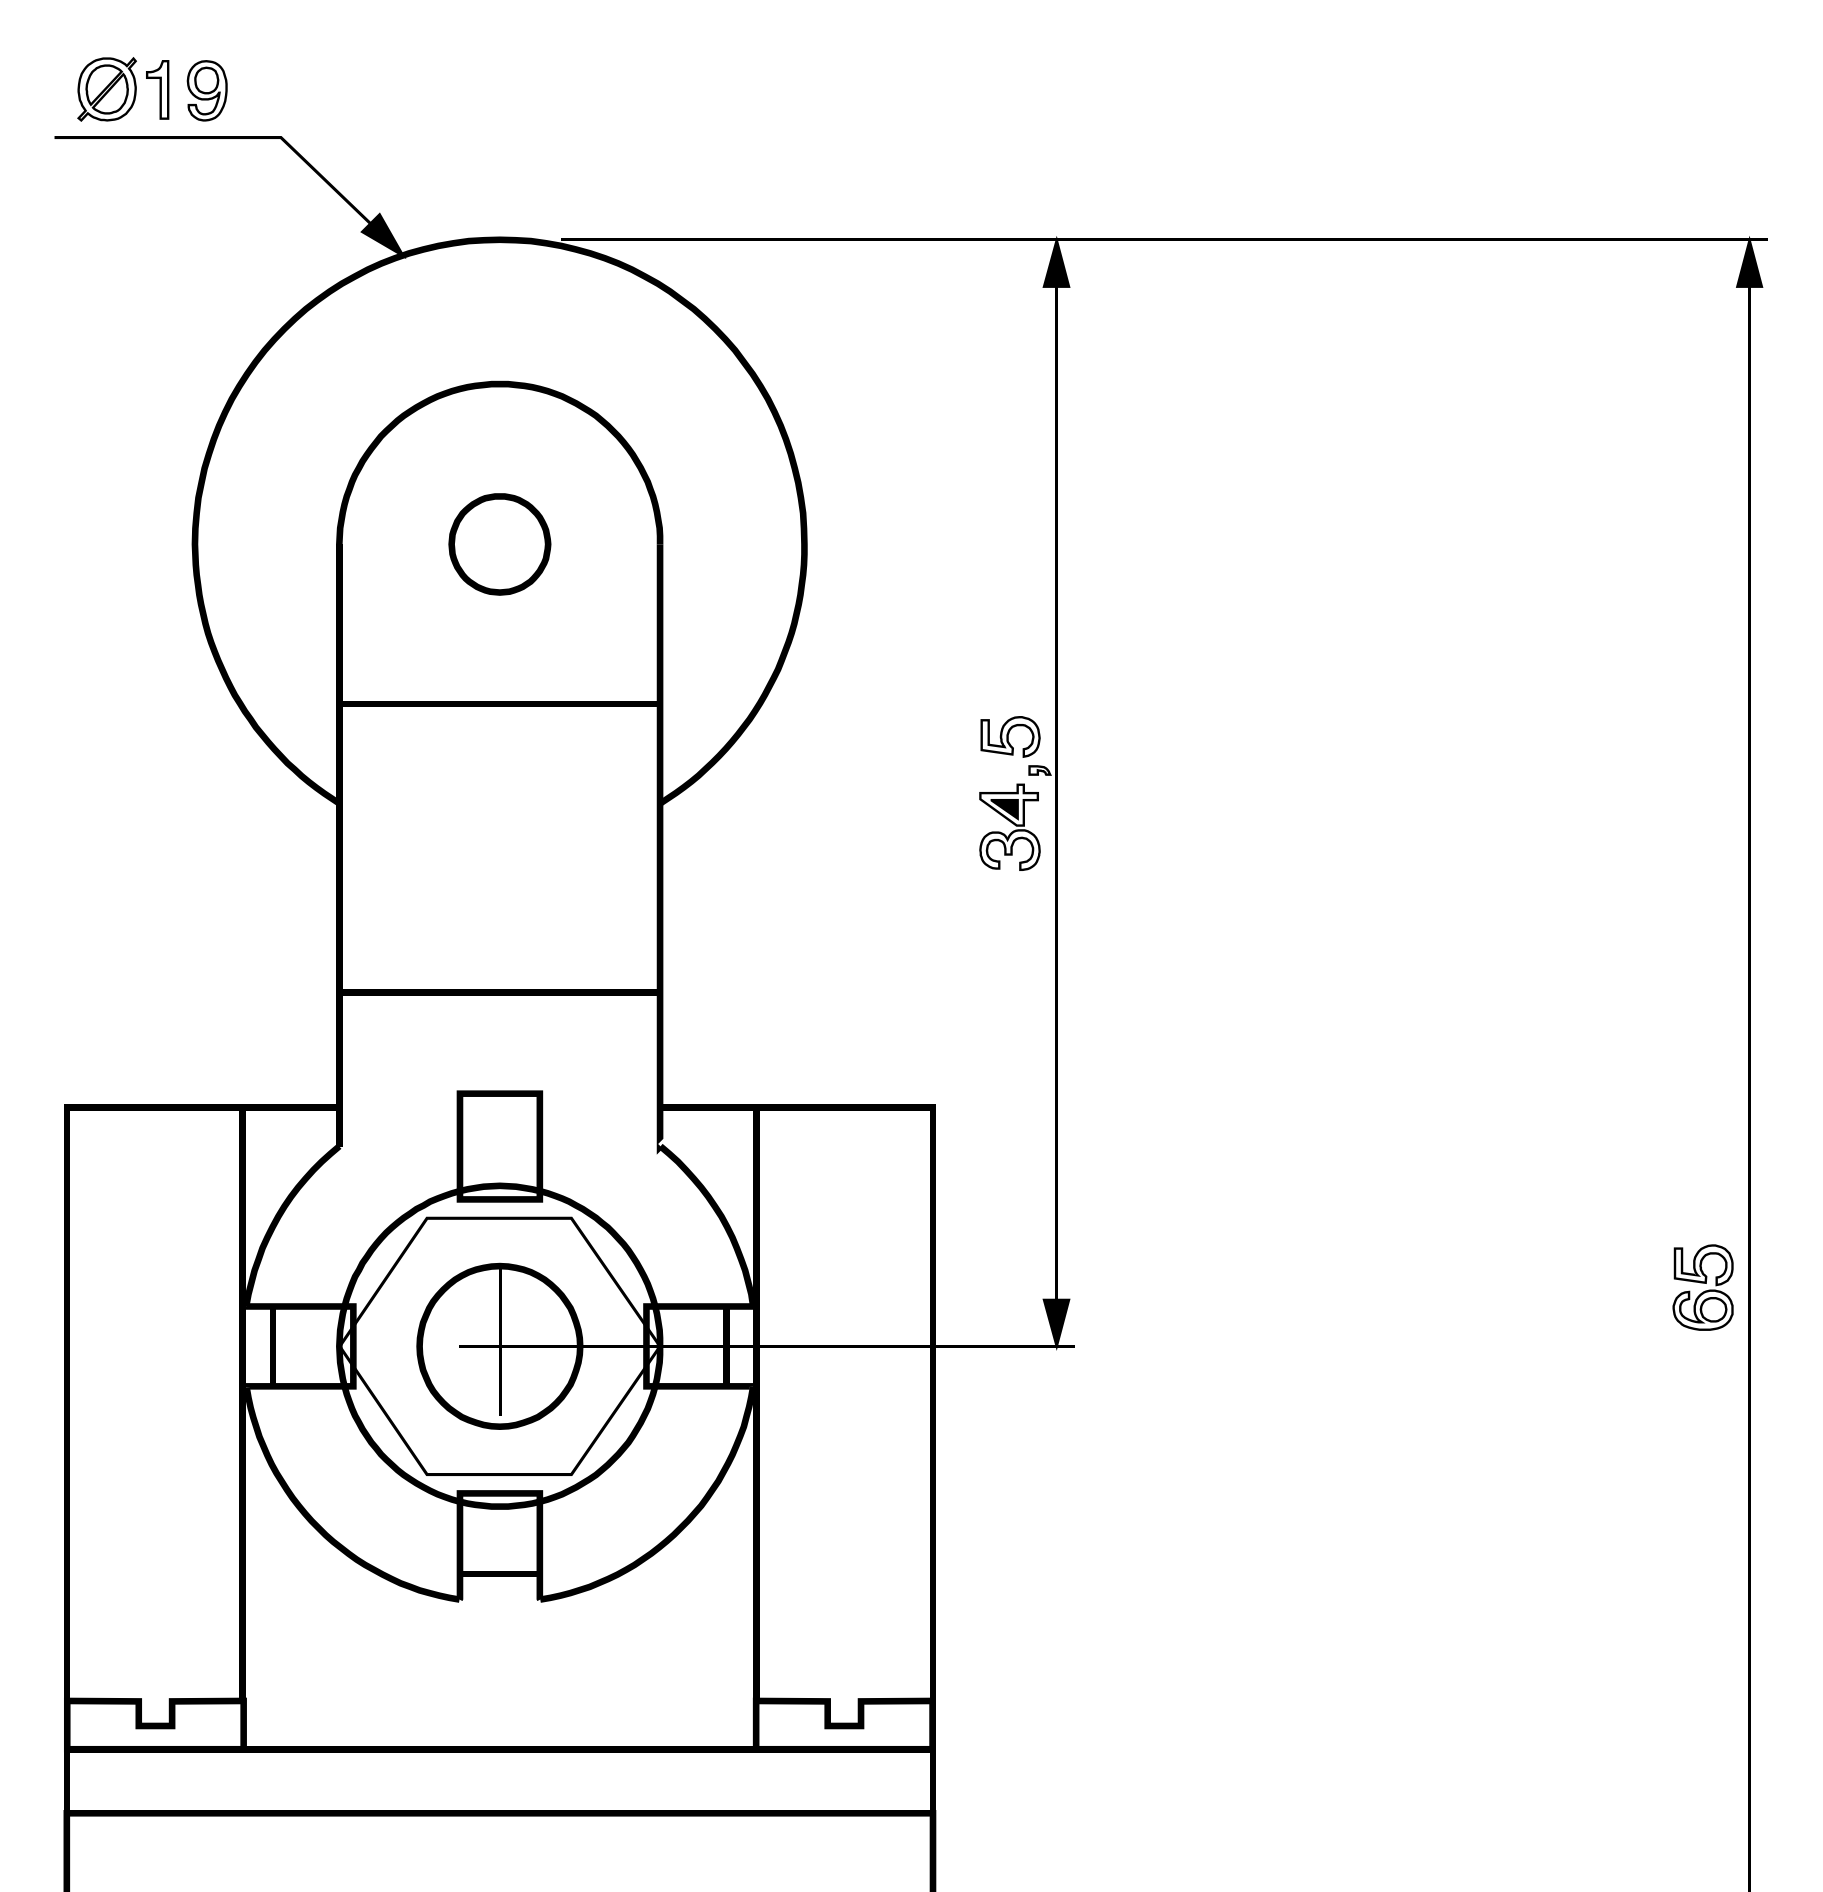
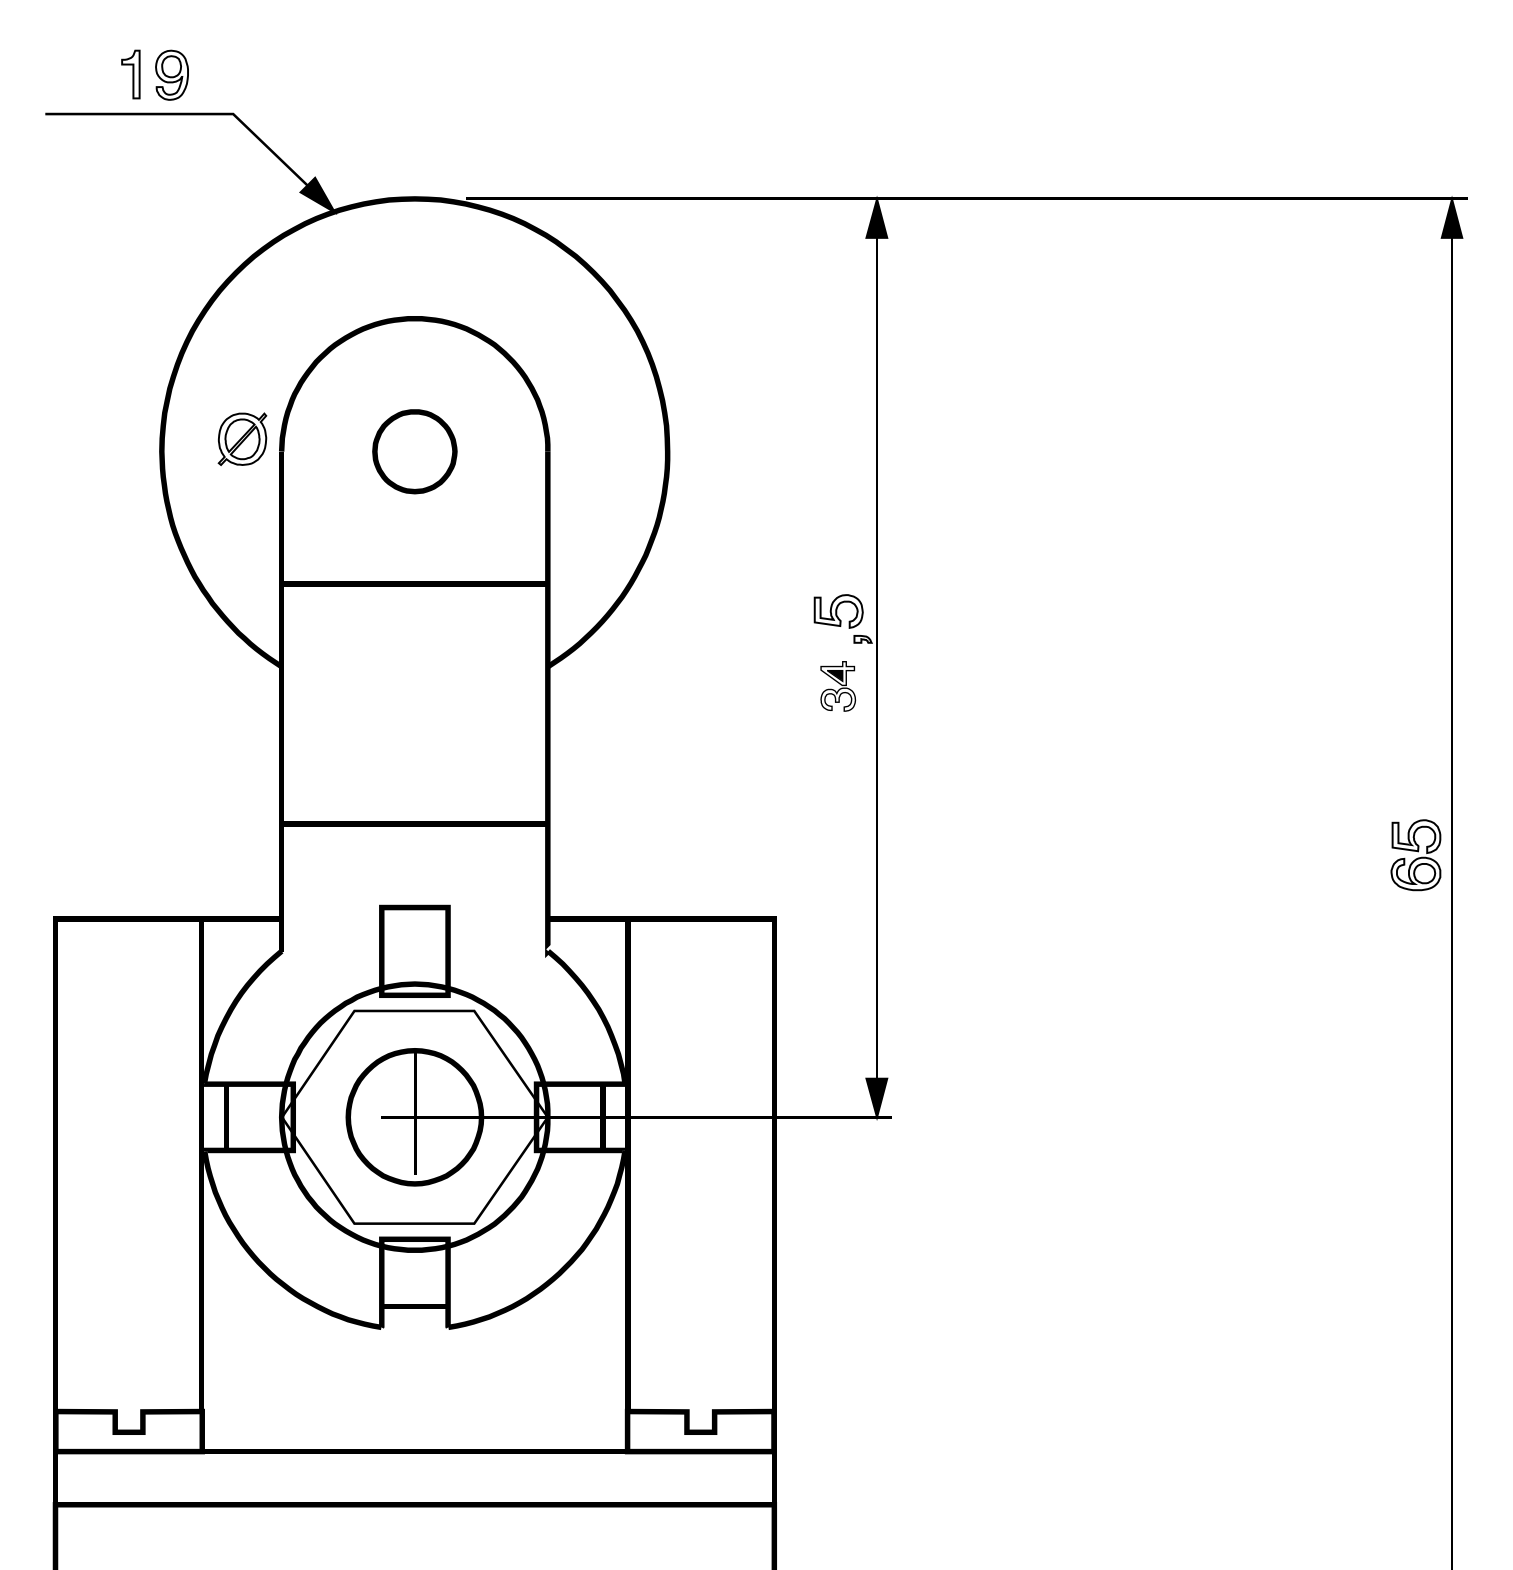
part: (106, 89) -> (241, 439), moved
part: (1009, 826) -> (837, 685), size x0.7
part: (1702, 1287) -> (1415, 855), moved

